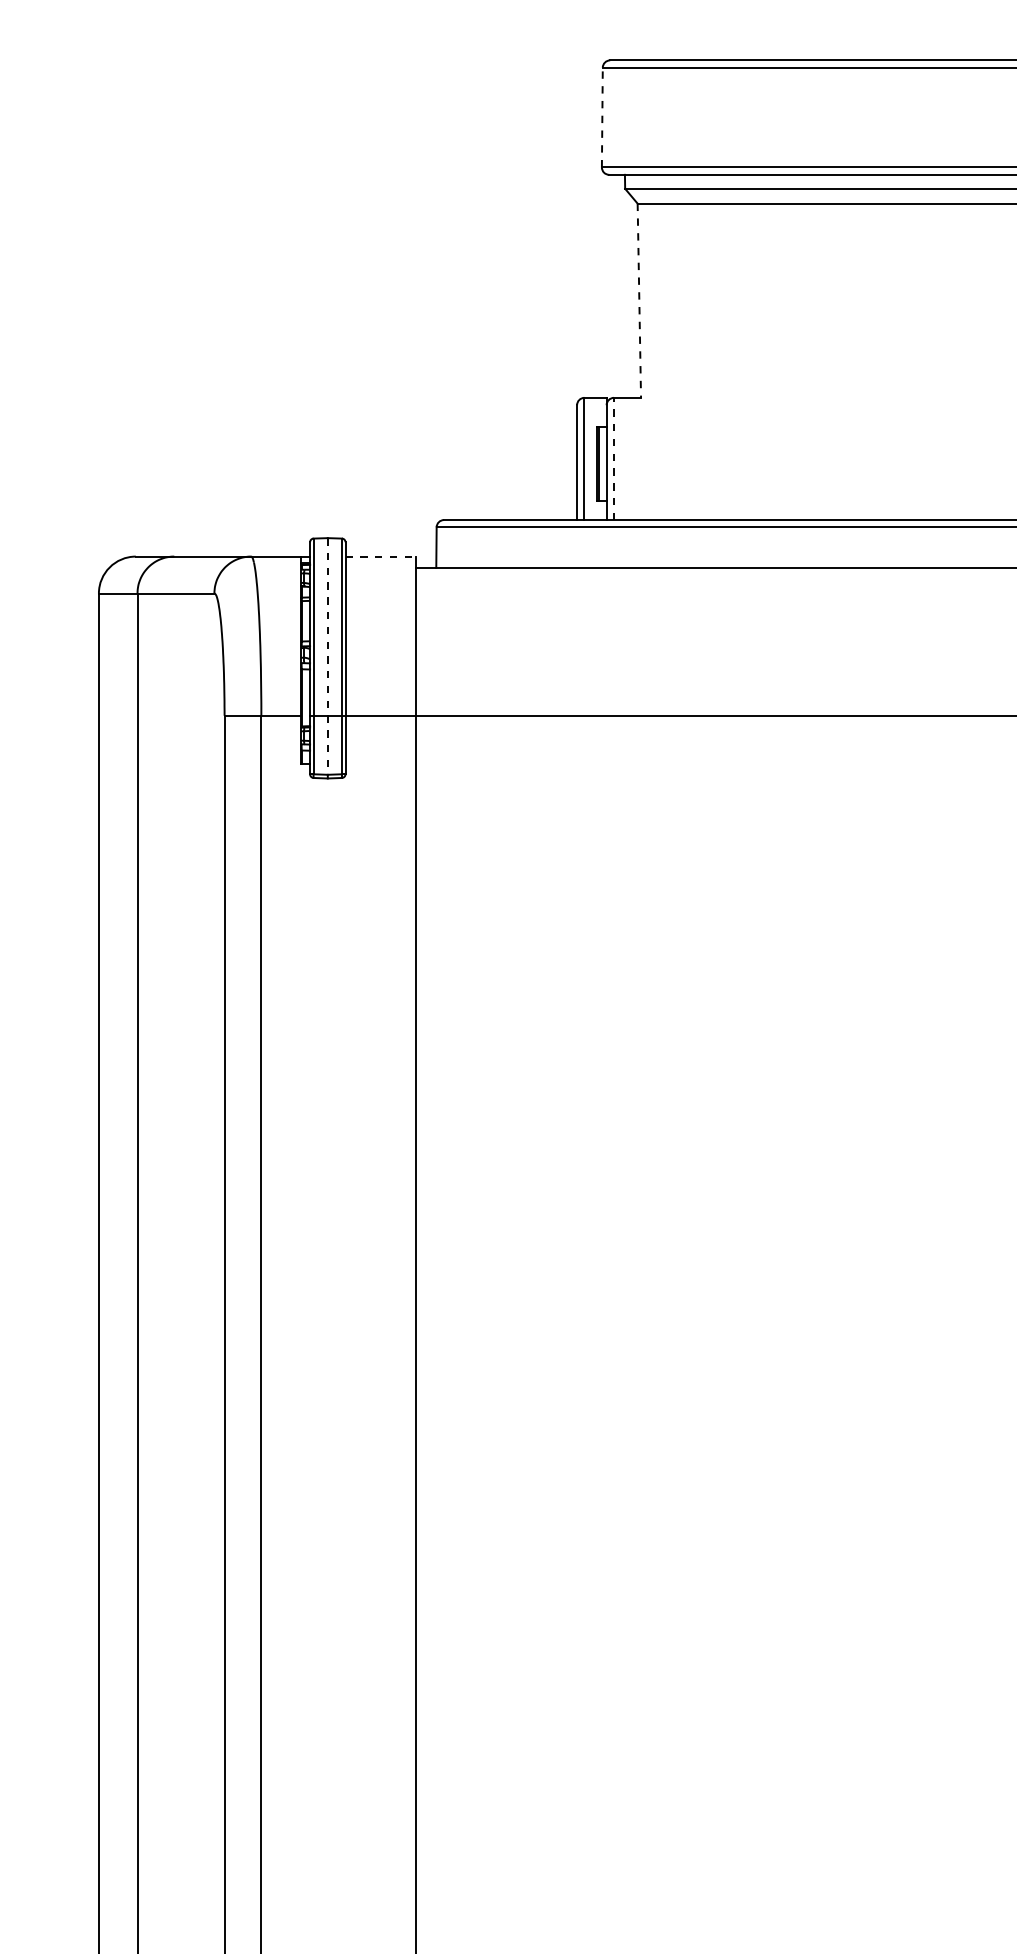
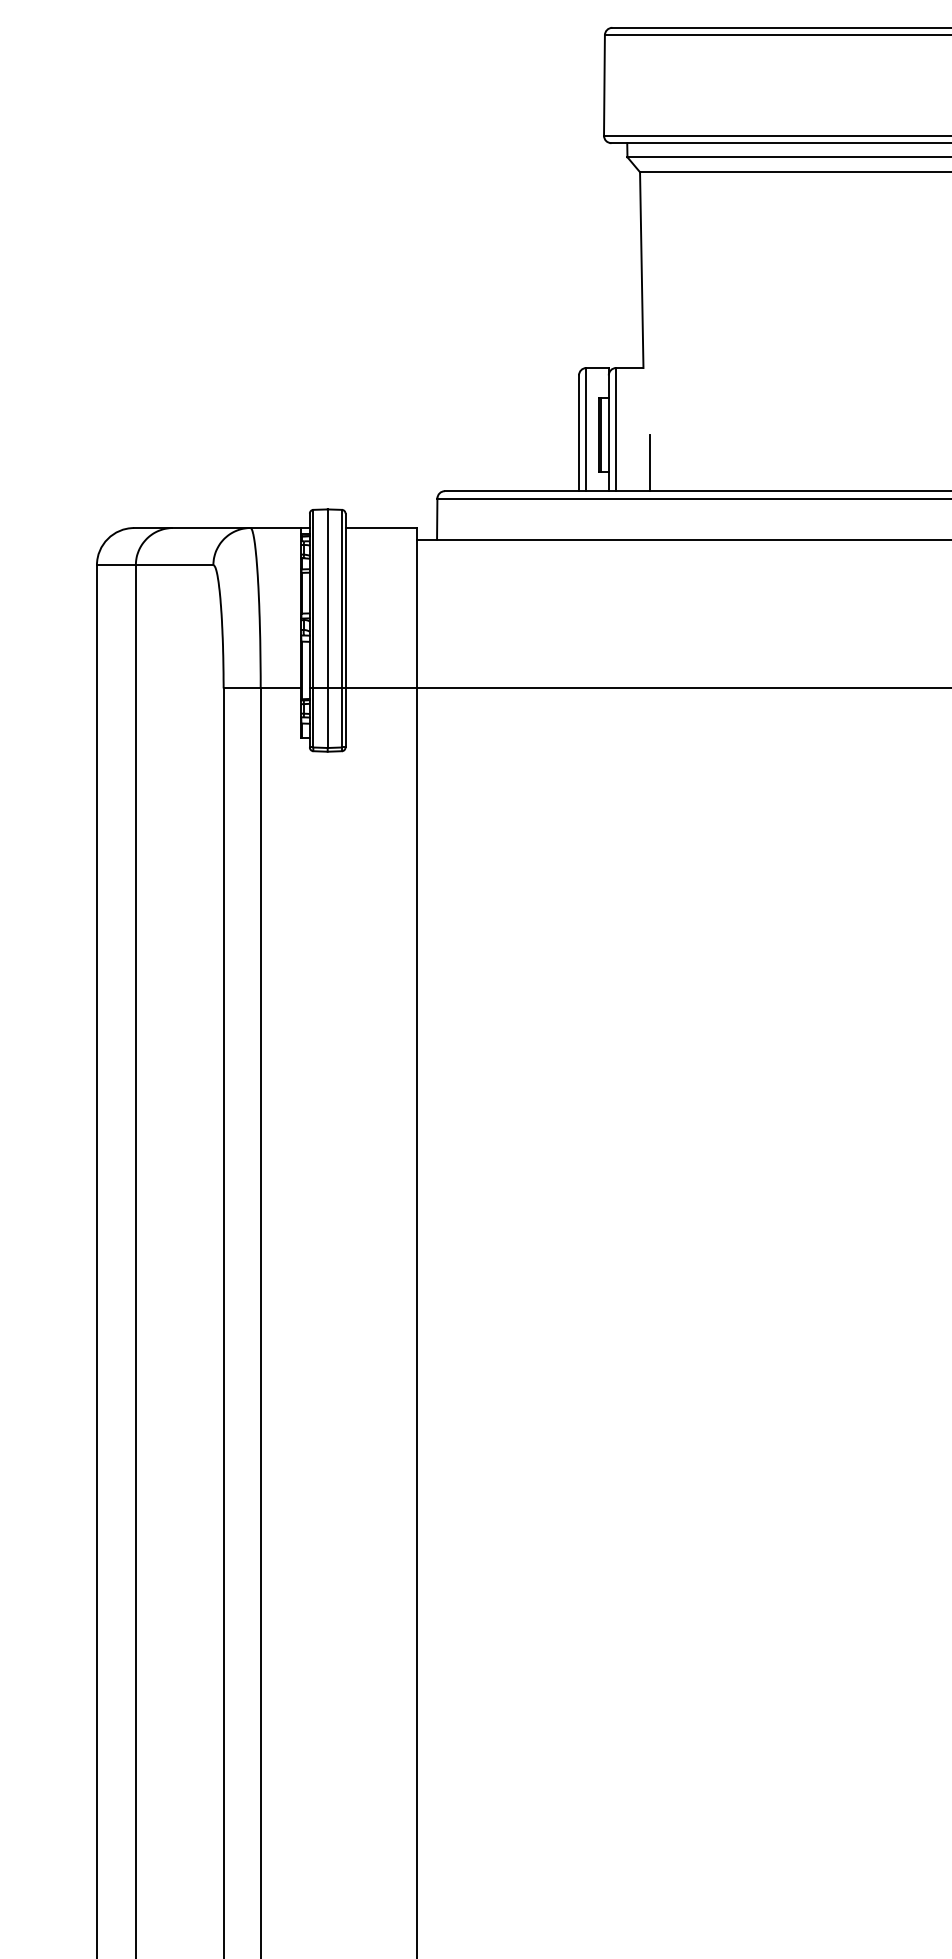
line: (602, 117) -> (604, 85), dashed -> solid
line: (639, 301) -> (641, 270), dashed -> solid
line: (614, 458) -> (616, 429), dashed -> solid
line: (647, 492) -> (649, 463), added
line: (381, 556) -> (381, 527), dashed -> solid
line: (327, 656) -> (327, 628), dashed -> solid

